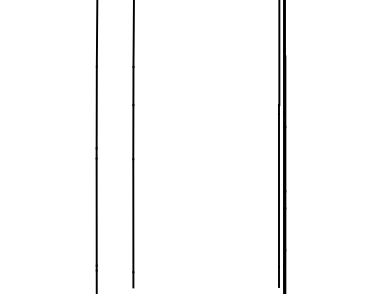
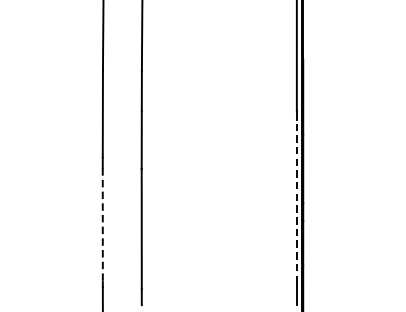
line: (279, 189) -> (297, 201), solid -> dashed
line: (96, 212) -> (102, 225), solid -> dashed

